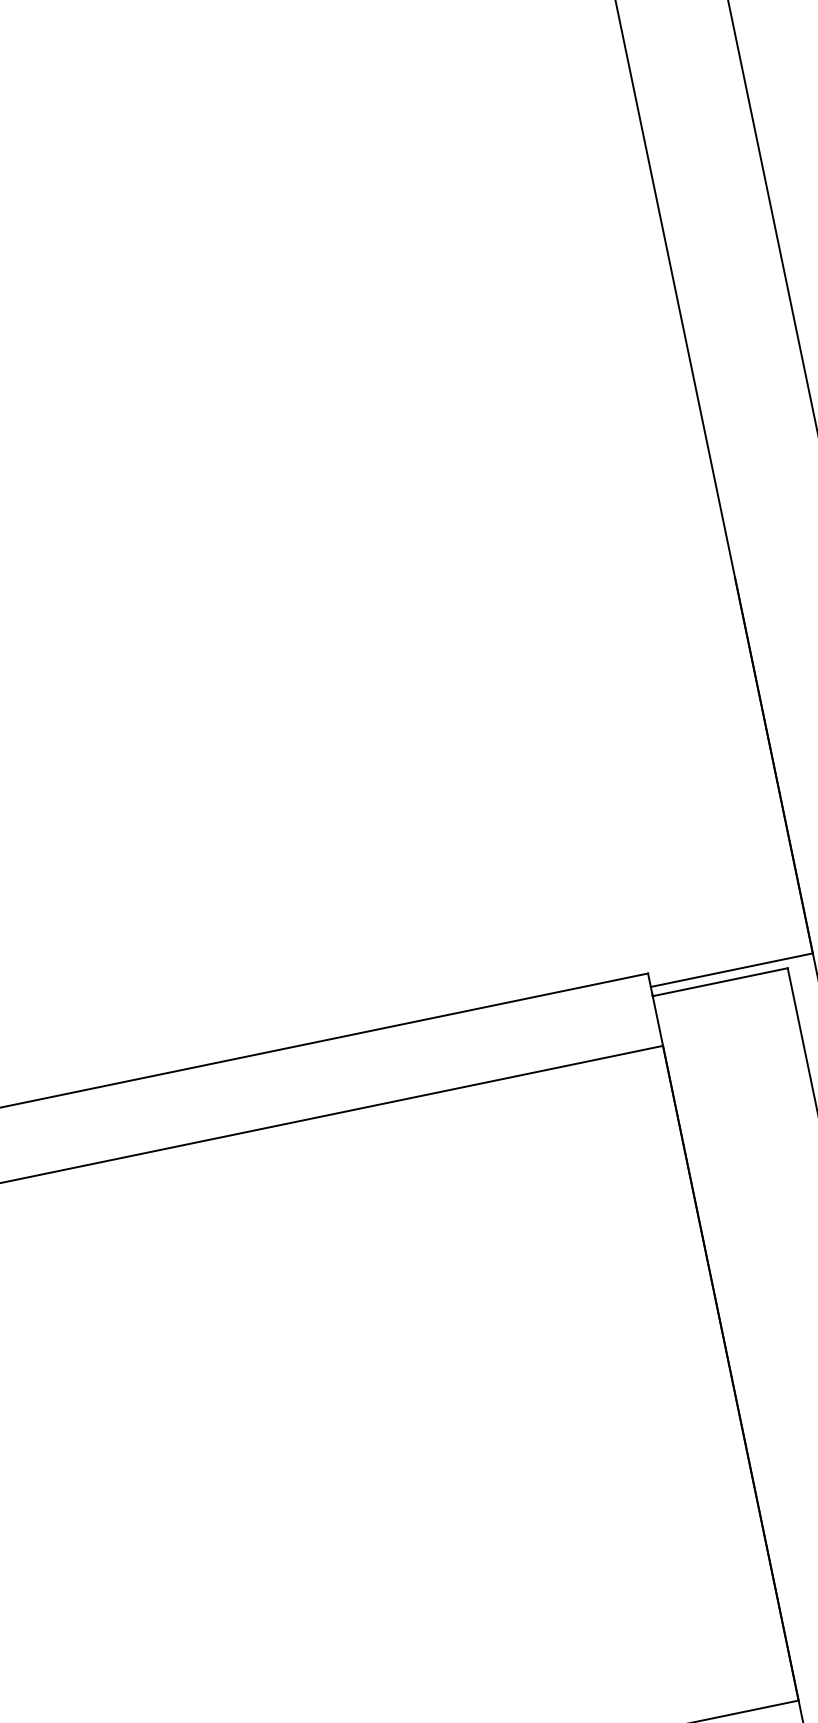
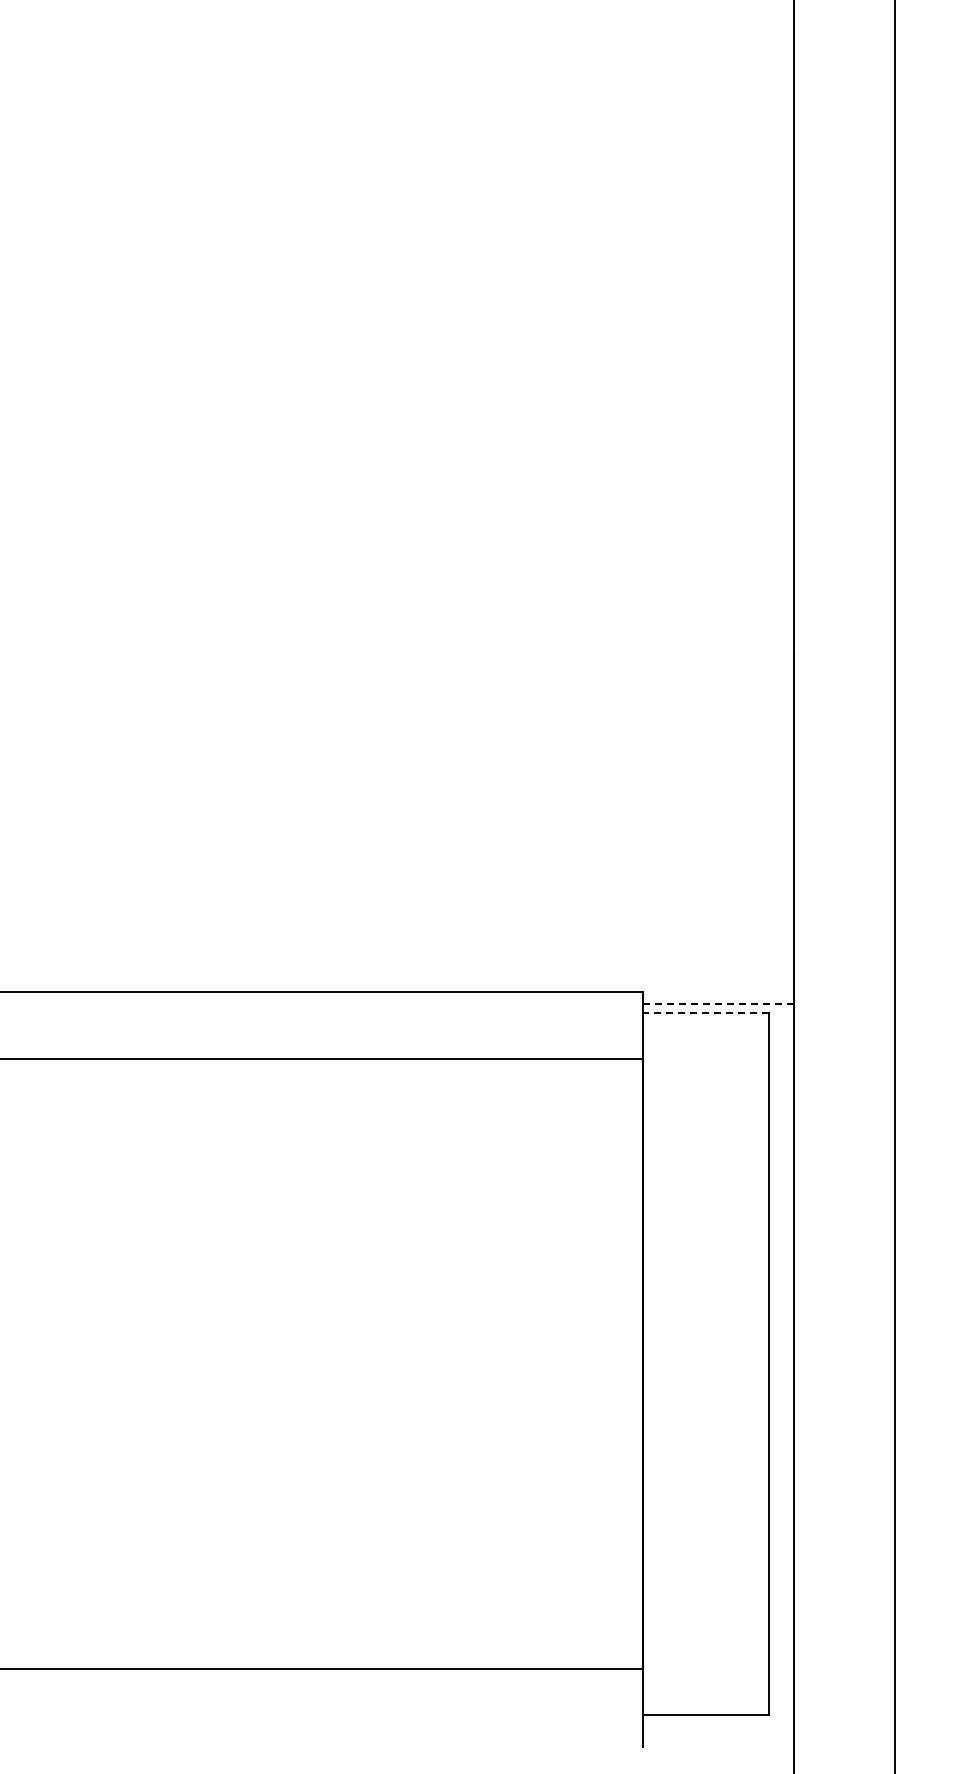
line: (731, 970) -> (718, 1004), solid -> dashed
line: (720, 981) -> (706, 1012), solid -> dashed

